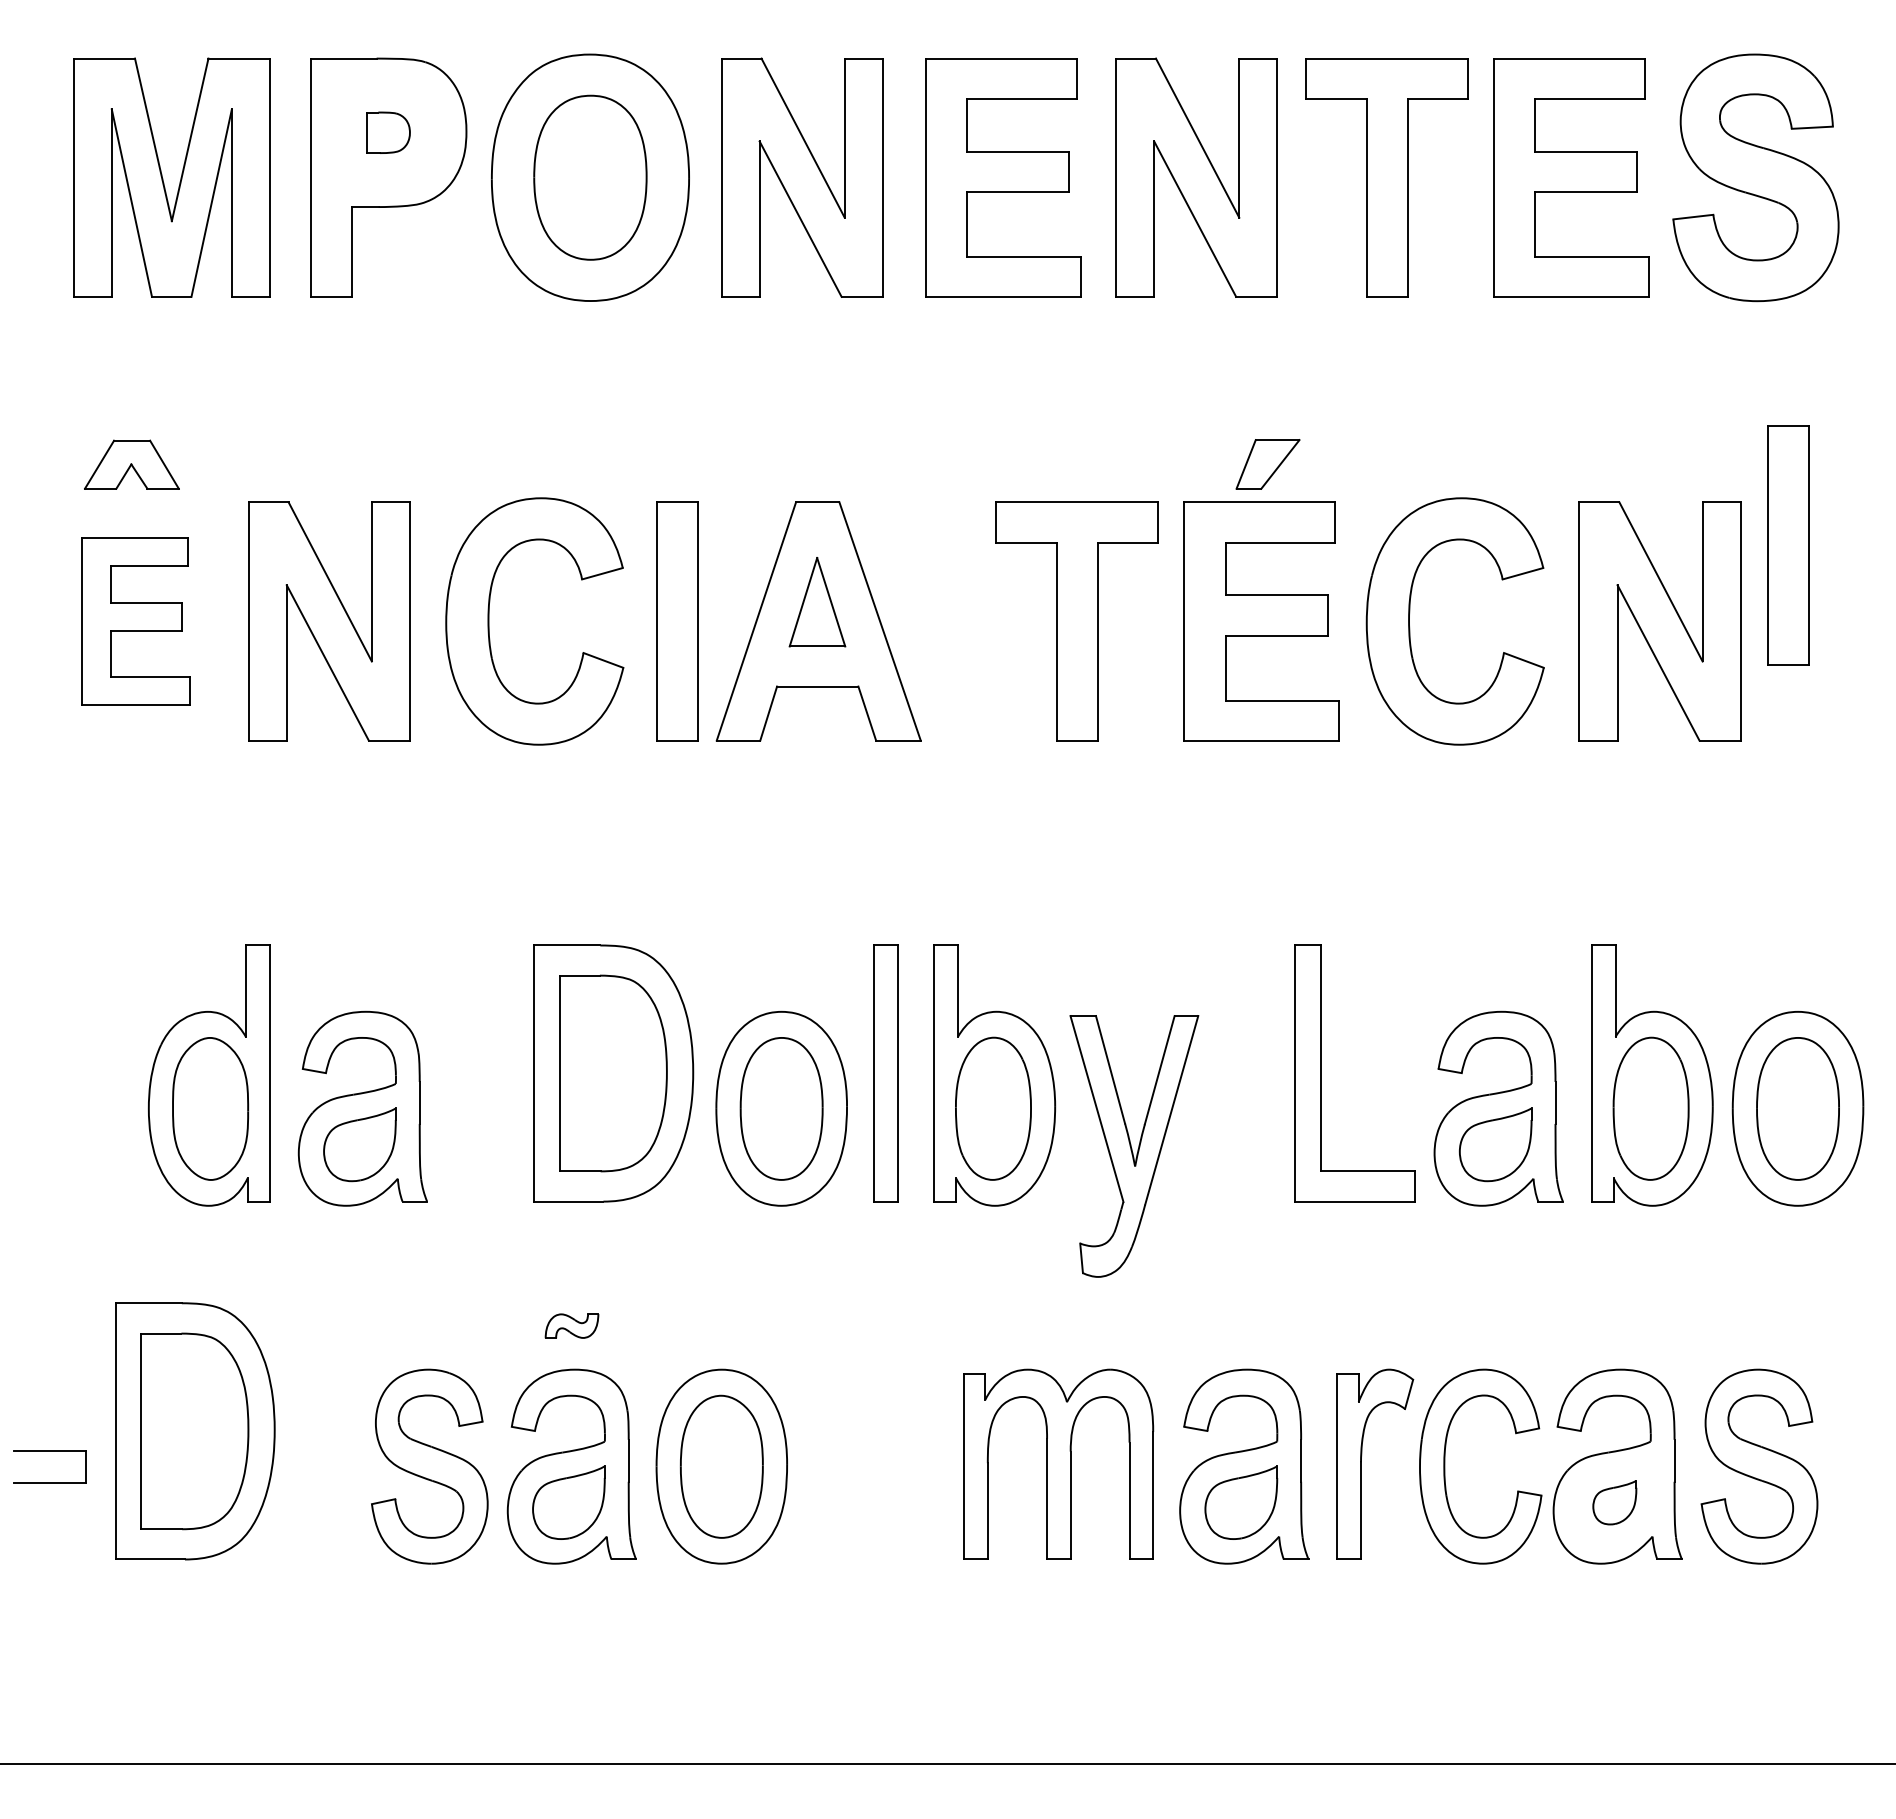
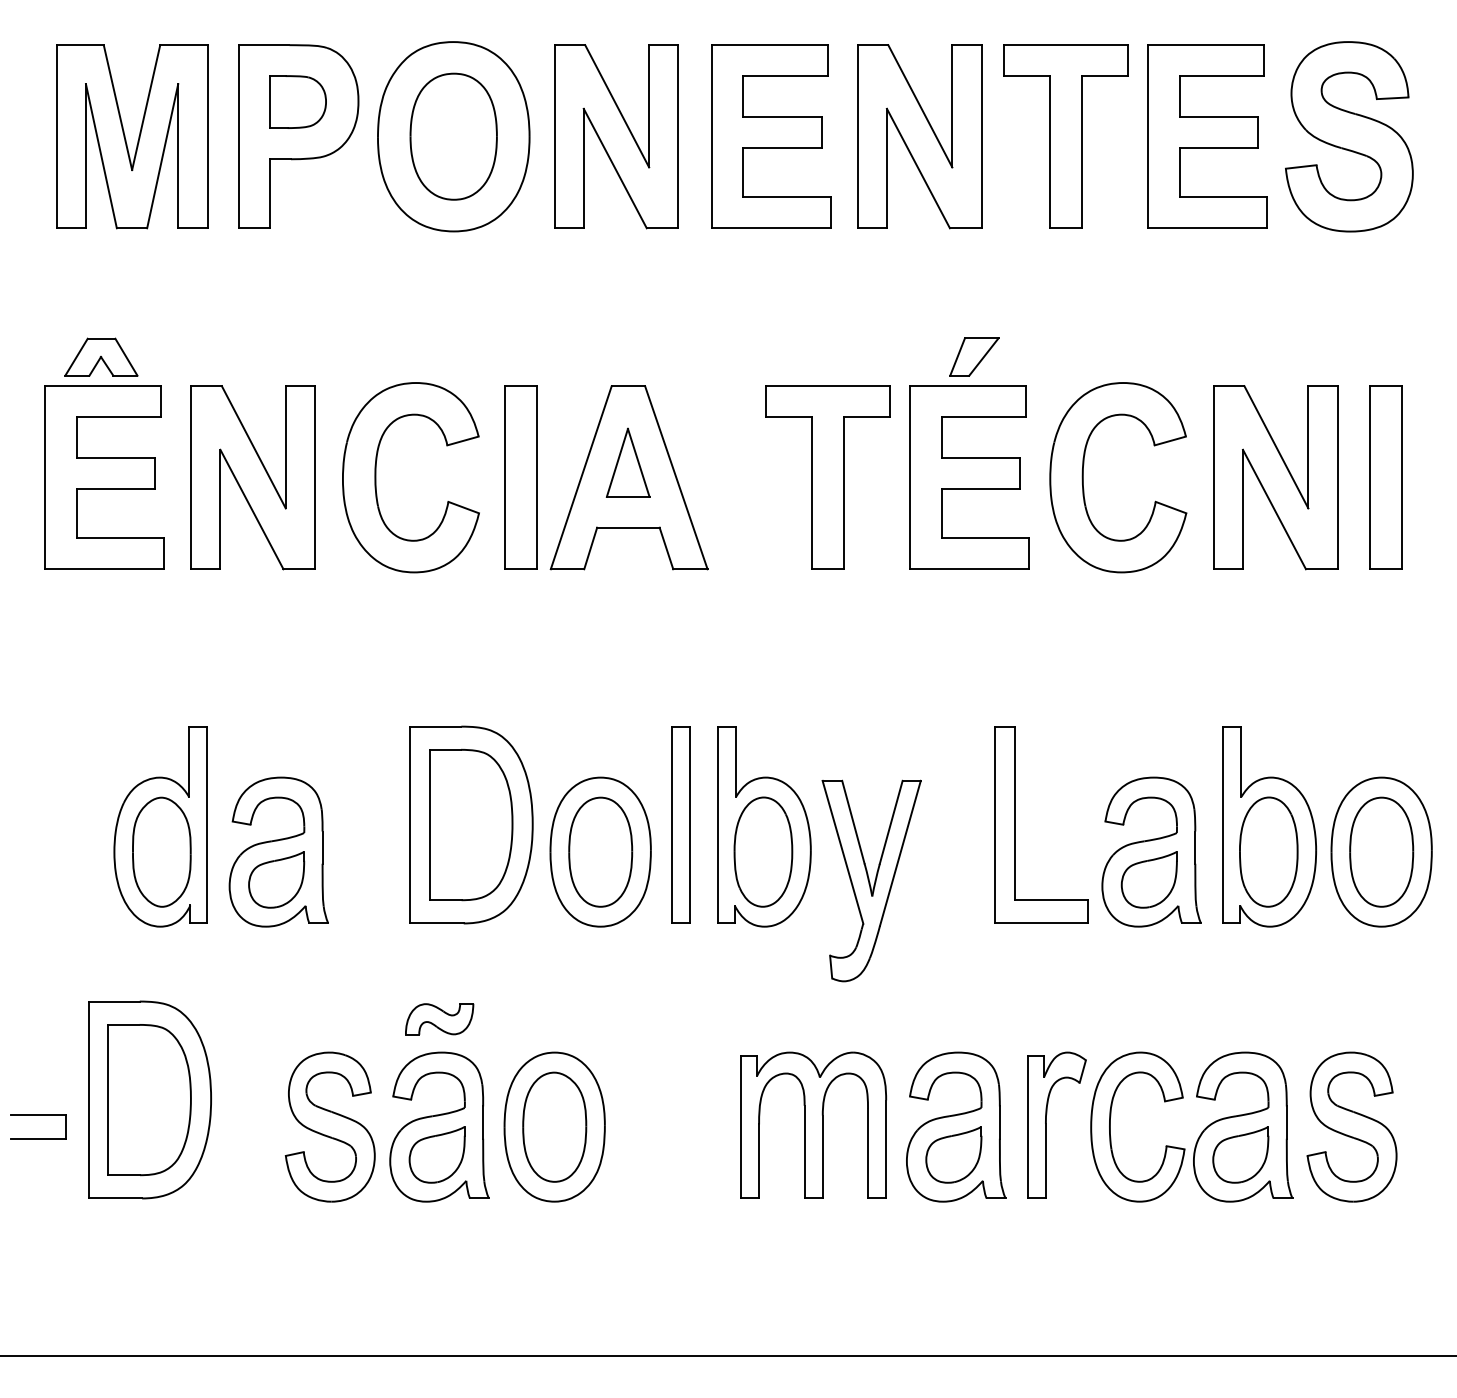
part: (388, 132) -> (298, 101), size x1.67
part: (1788, 545) -> (1385, 477), moved
part: (136, 621) -> (104, 477), size x1.43
part: (571, 1325) -> (439, 1018), size x1.67
part: (1614, 1502) -> (1240, 1154), size x1.67

